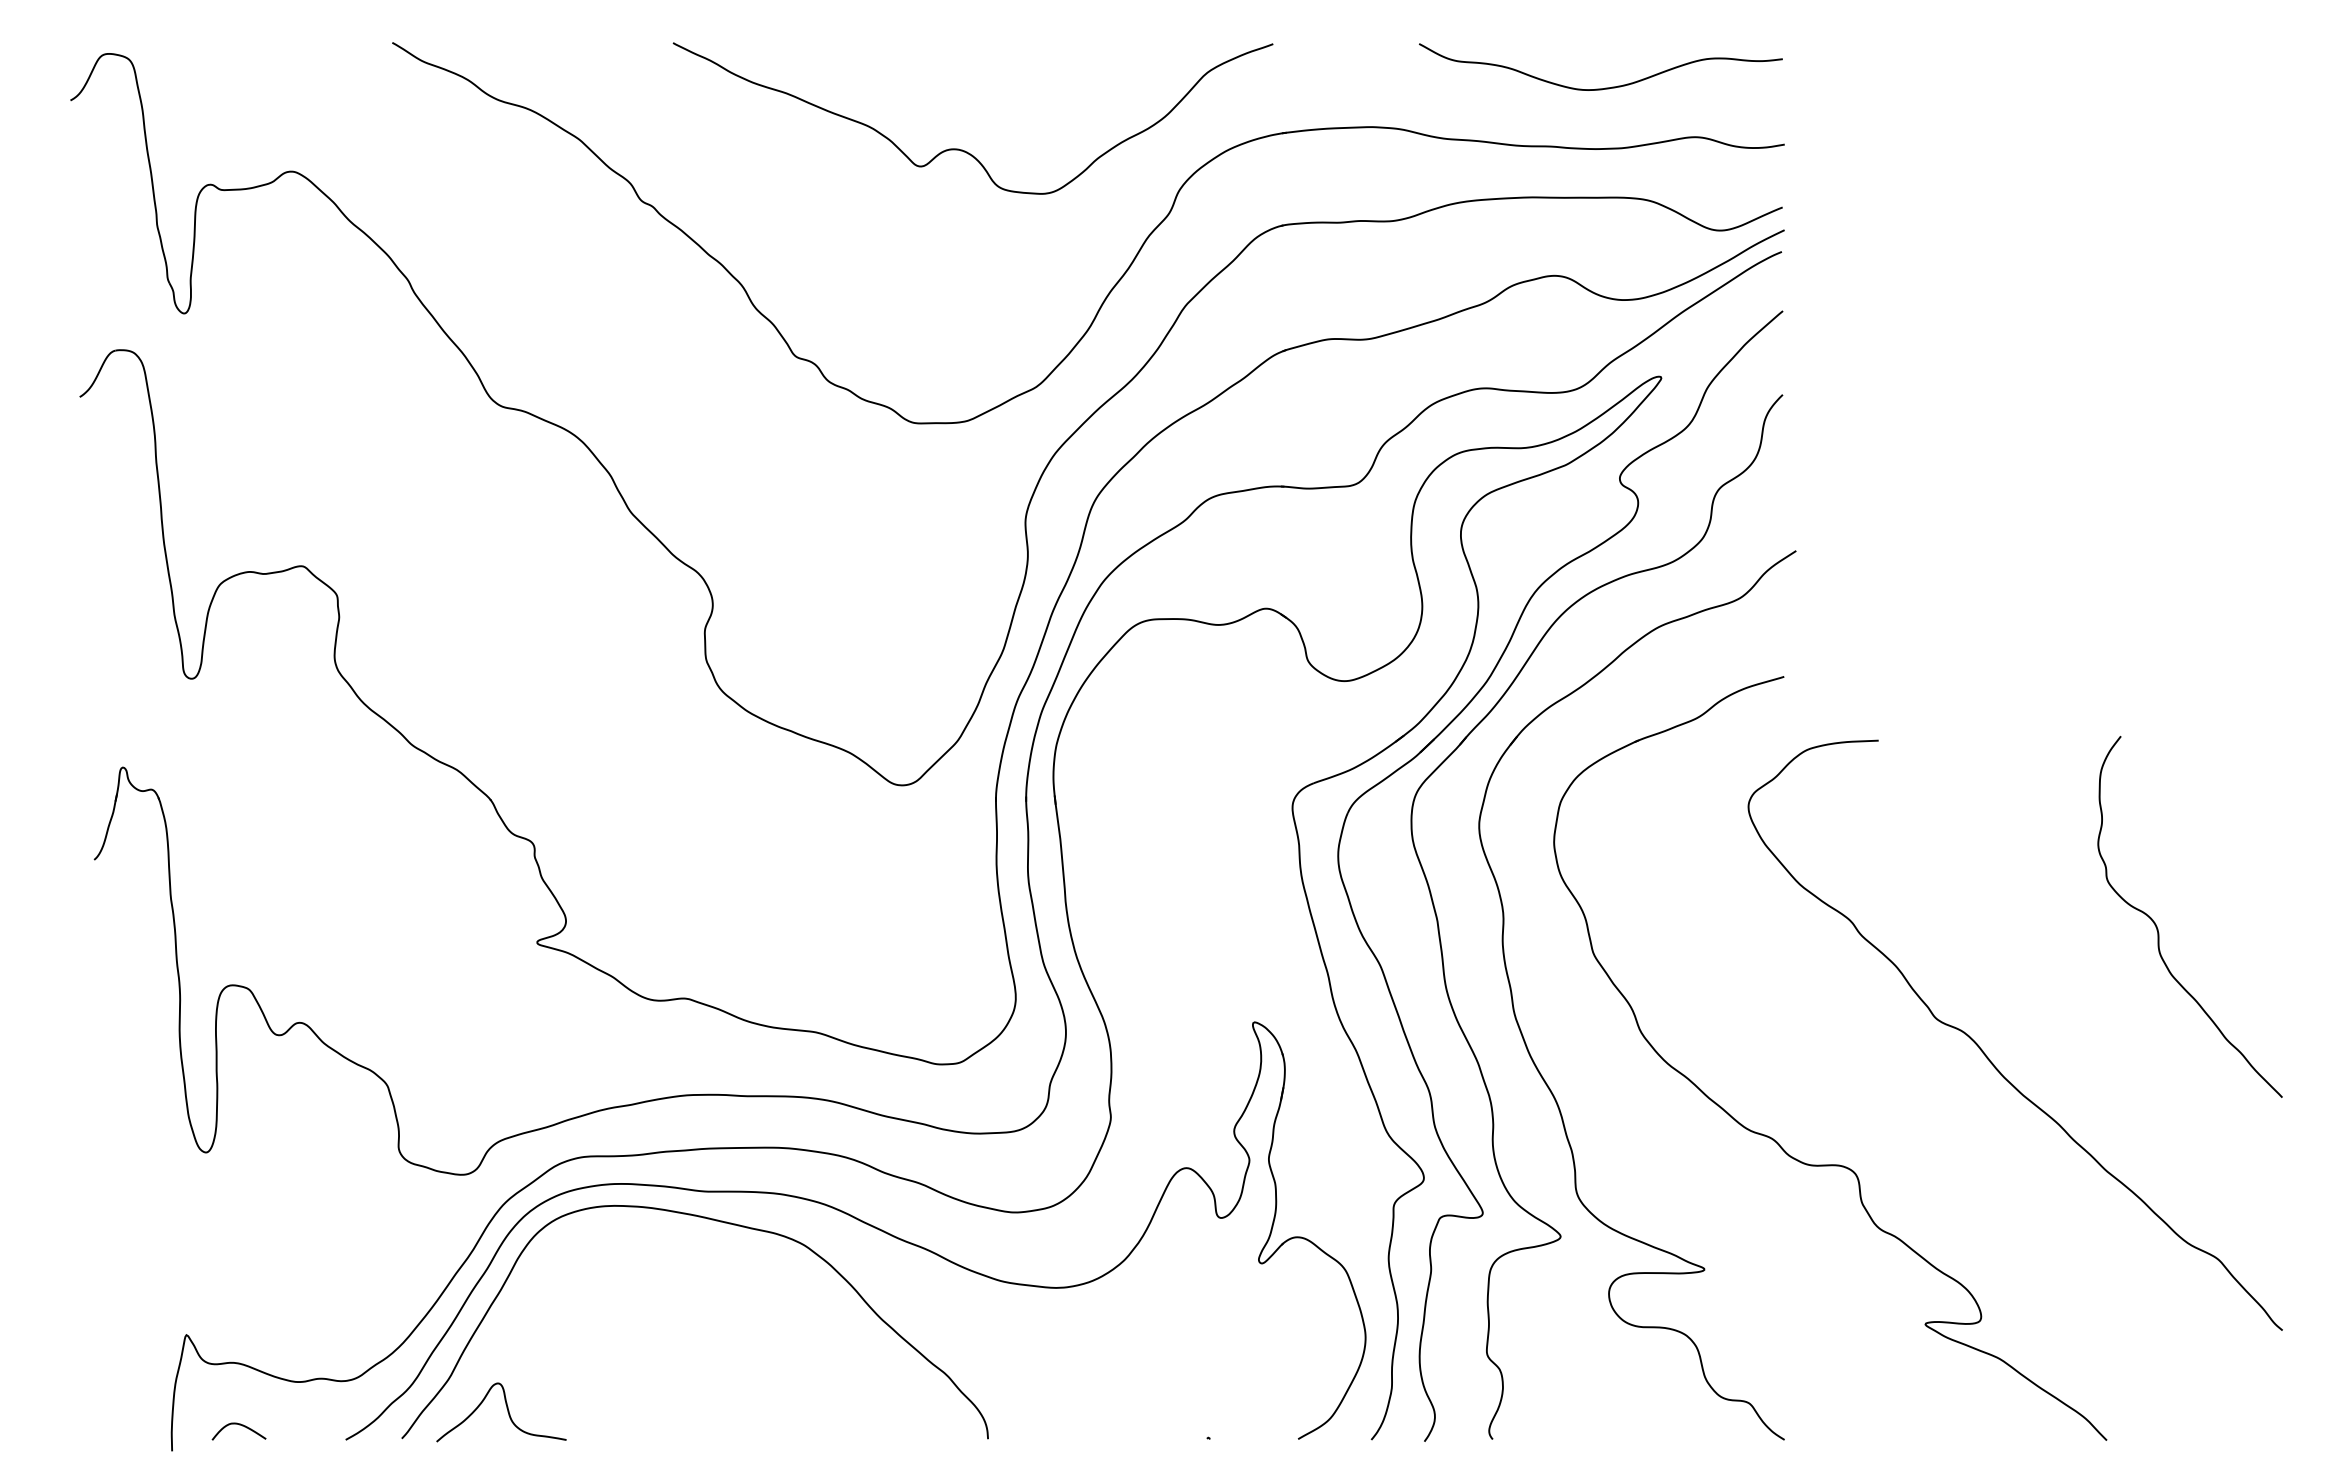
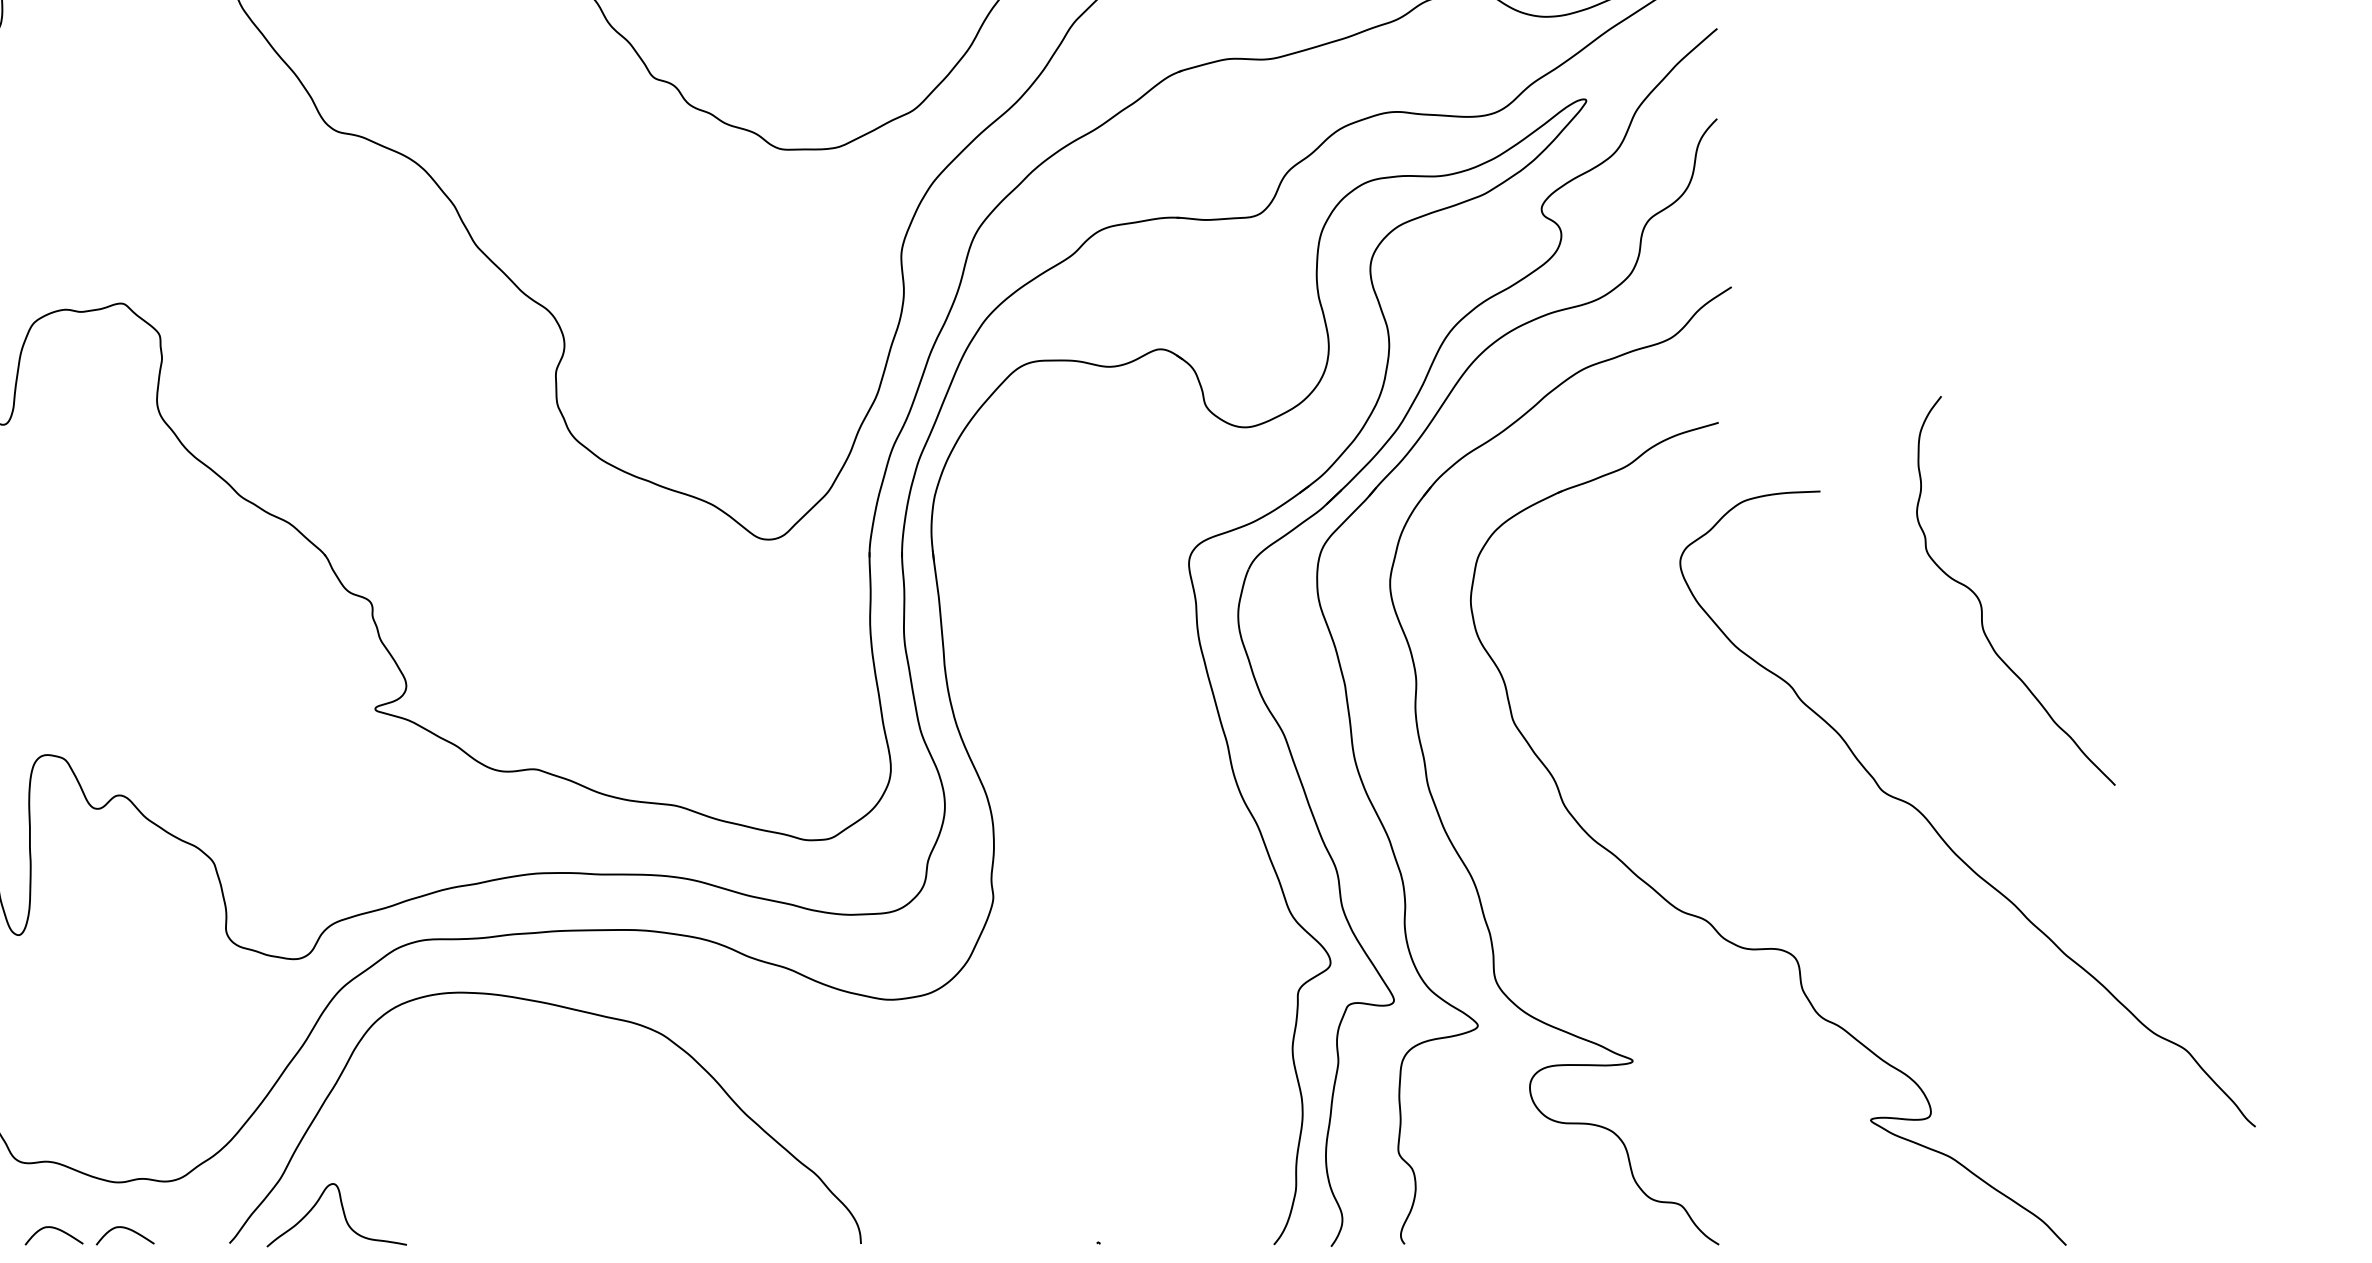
curve: (2158, 928) -> (1981, 603), moved
part: (859, 1221) -> (722, 1009), removed
curve: (305, 1425) -> (125, 1229), added

